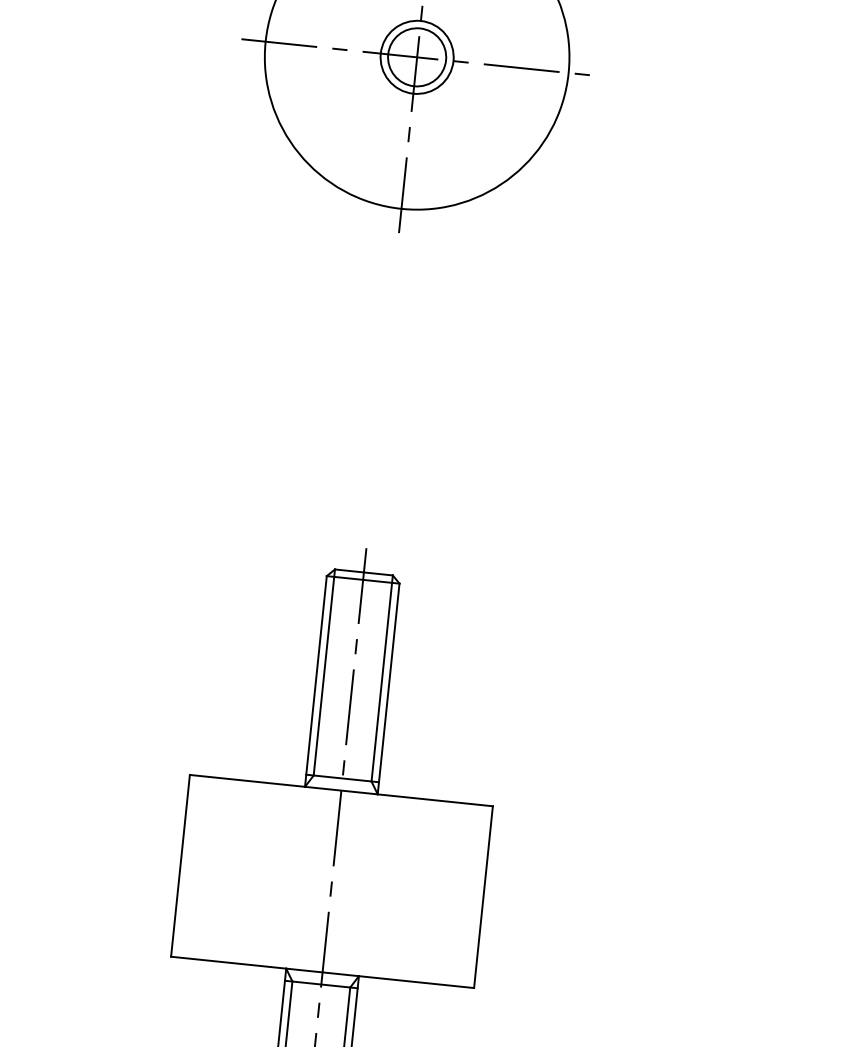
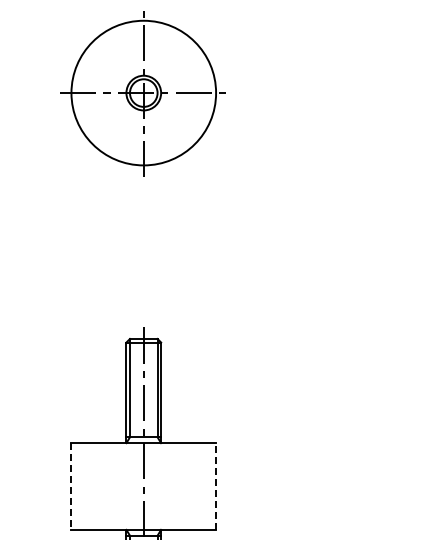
line: (180, 867) -> (71, 487), solid -> dashed
line: (484, 897) -> (216, 486), solid -> dashed

